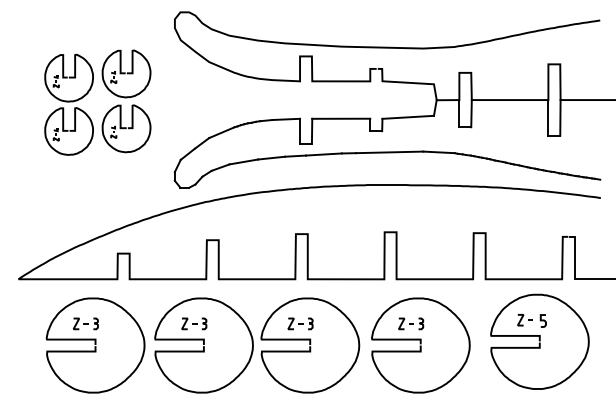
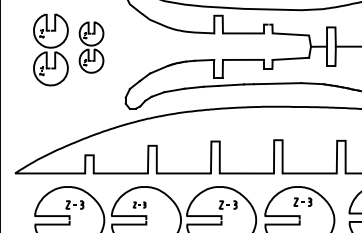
part: (126, 101) -> (91, 47), size x0.7
part: (85, 323) -> (74, 204), moved
part: (194, 323) -> (139, 204), size x0.7
part: (300, 323) -> (228, 204), moved
part: (411, 323) -> (303, 201), moved

